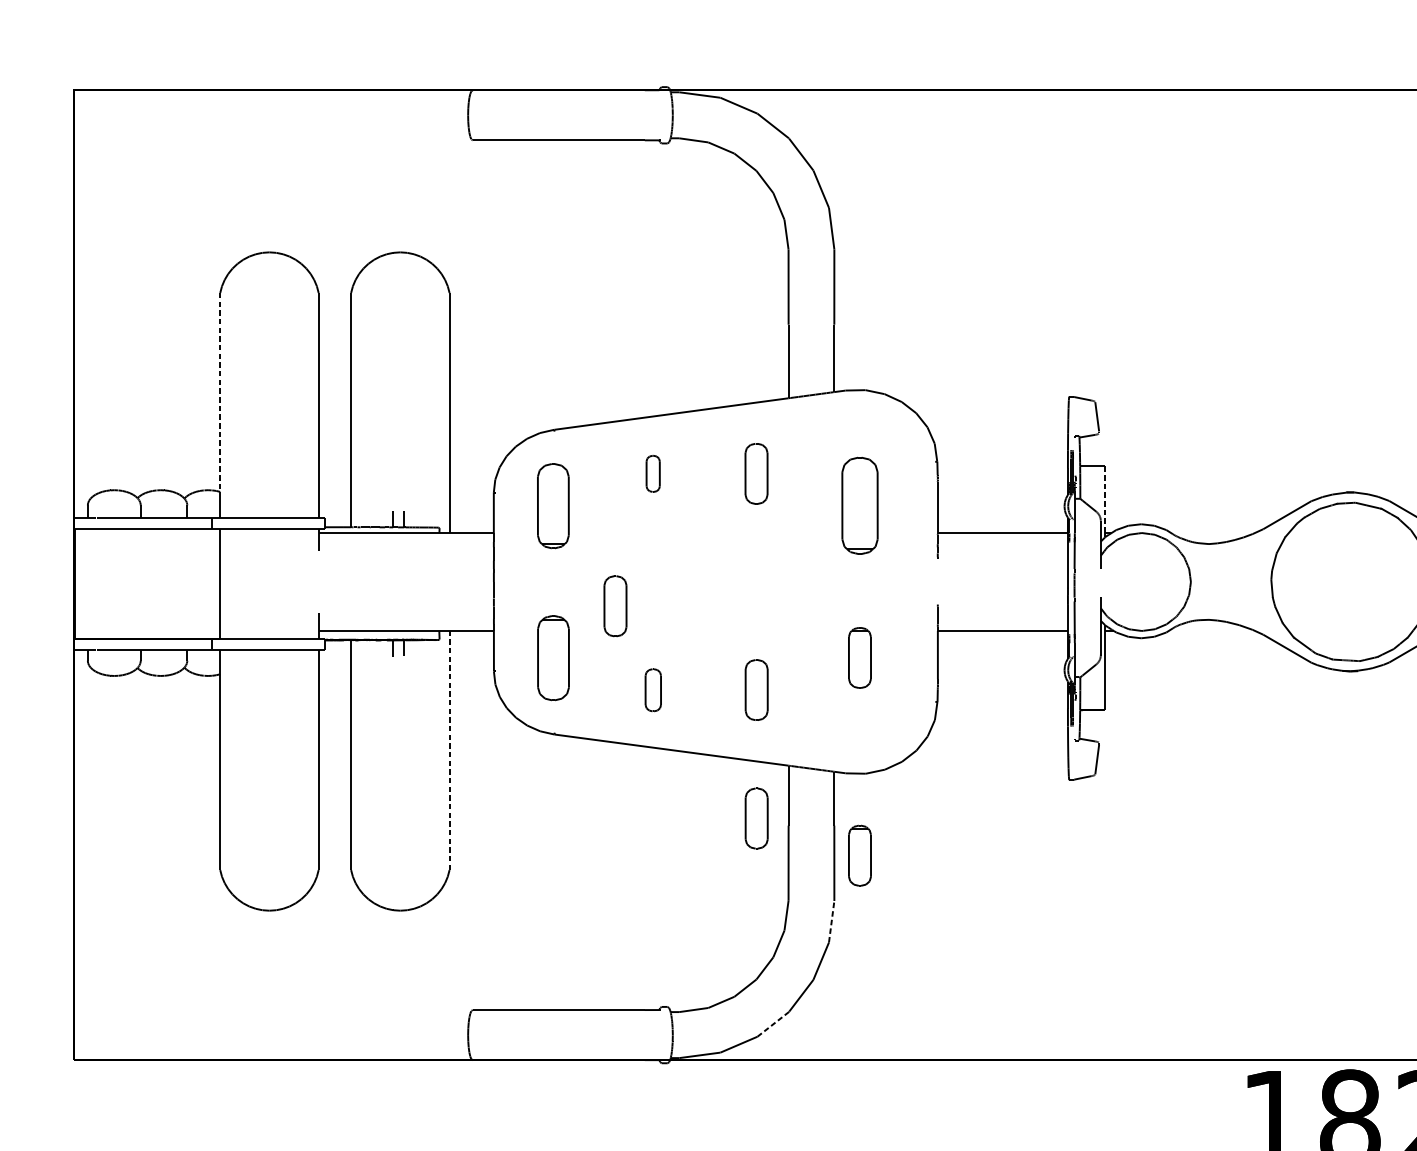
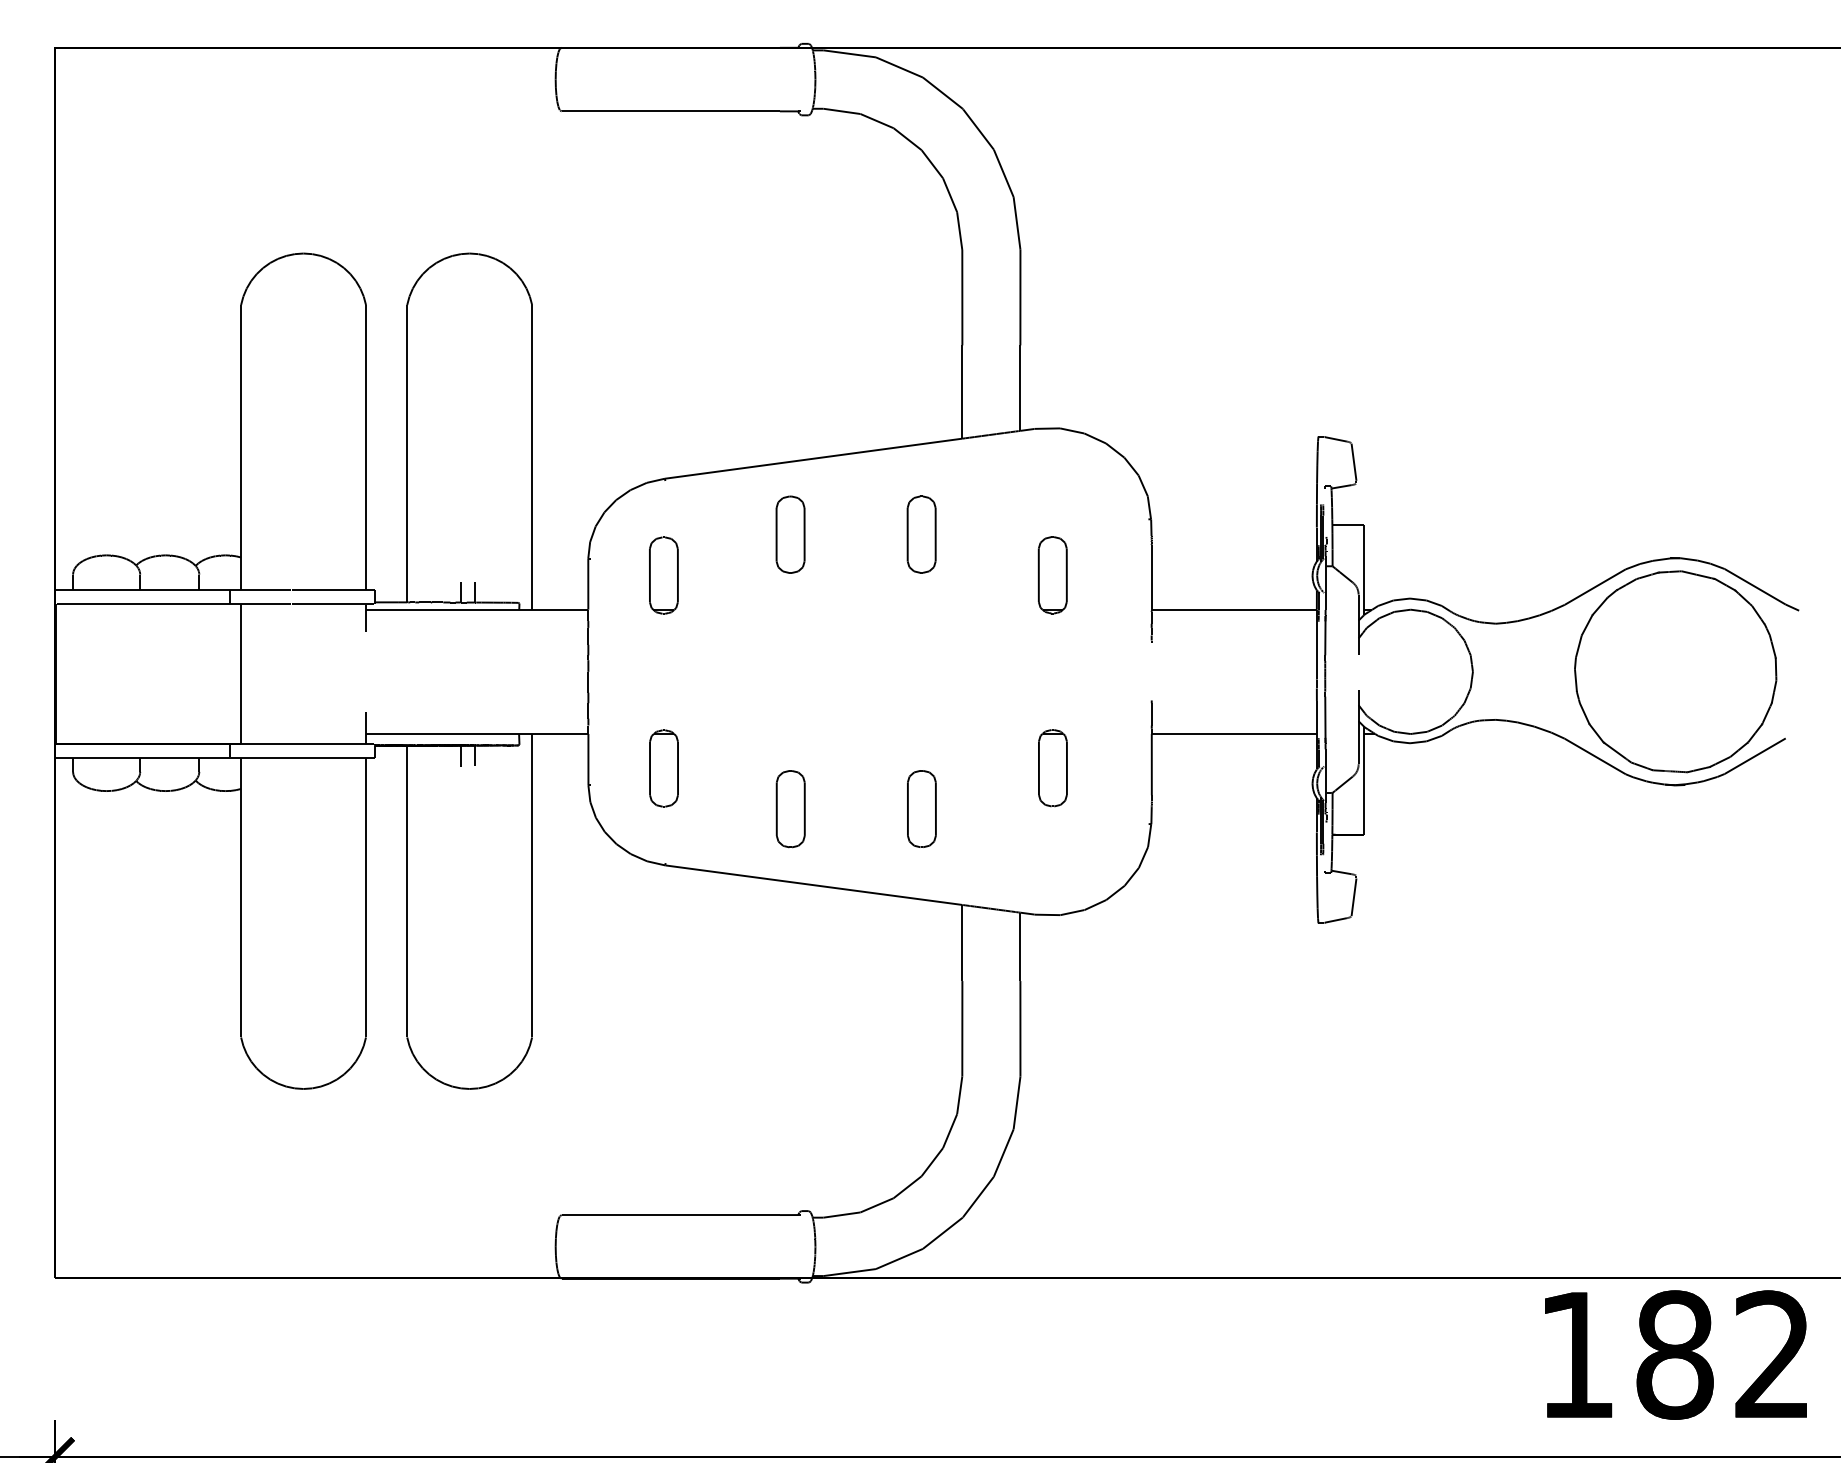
line: (220, 392) -> (241, 431), dashed -> solid
part: (653, 473) -> (790, 534), size x1.67
line: (1104, 499) -> (1363, 567), dashed -> solid
part: (553, 506) -> (663, 575), size x0.71
part: (859, 506) -> (1052, 575), size x0.62
part: (615, 606) -> (742, 702), removed
part: (553, 658) -> (663, 768), size x0.71
part: (653, 690) -> (790, 809), size x1.43
line: (449, 750) -> (532, 885), dashed -> solid
part: (756, 818) -> (921, 971), removed
part: (859, 855) -> (1052, 1019), removed
line: (832, 921) -> (1017, 1102), dashed -> solid
line: (773, 1024) -> (943, 1233), dashed -> solid

